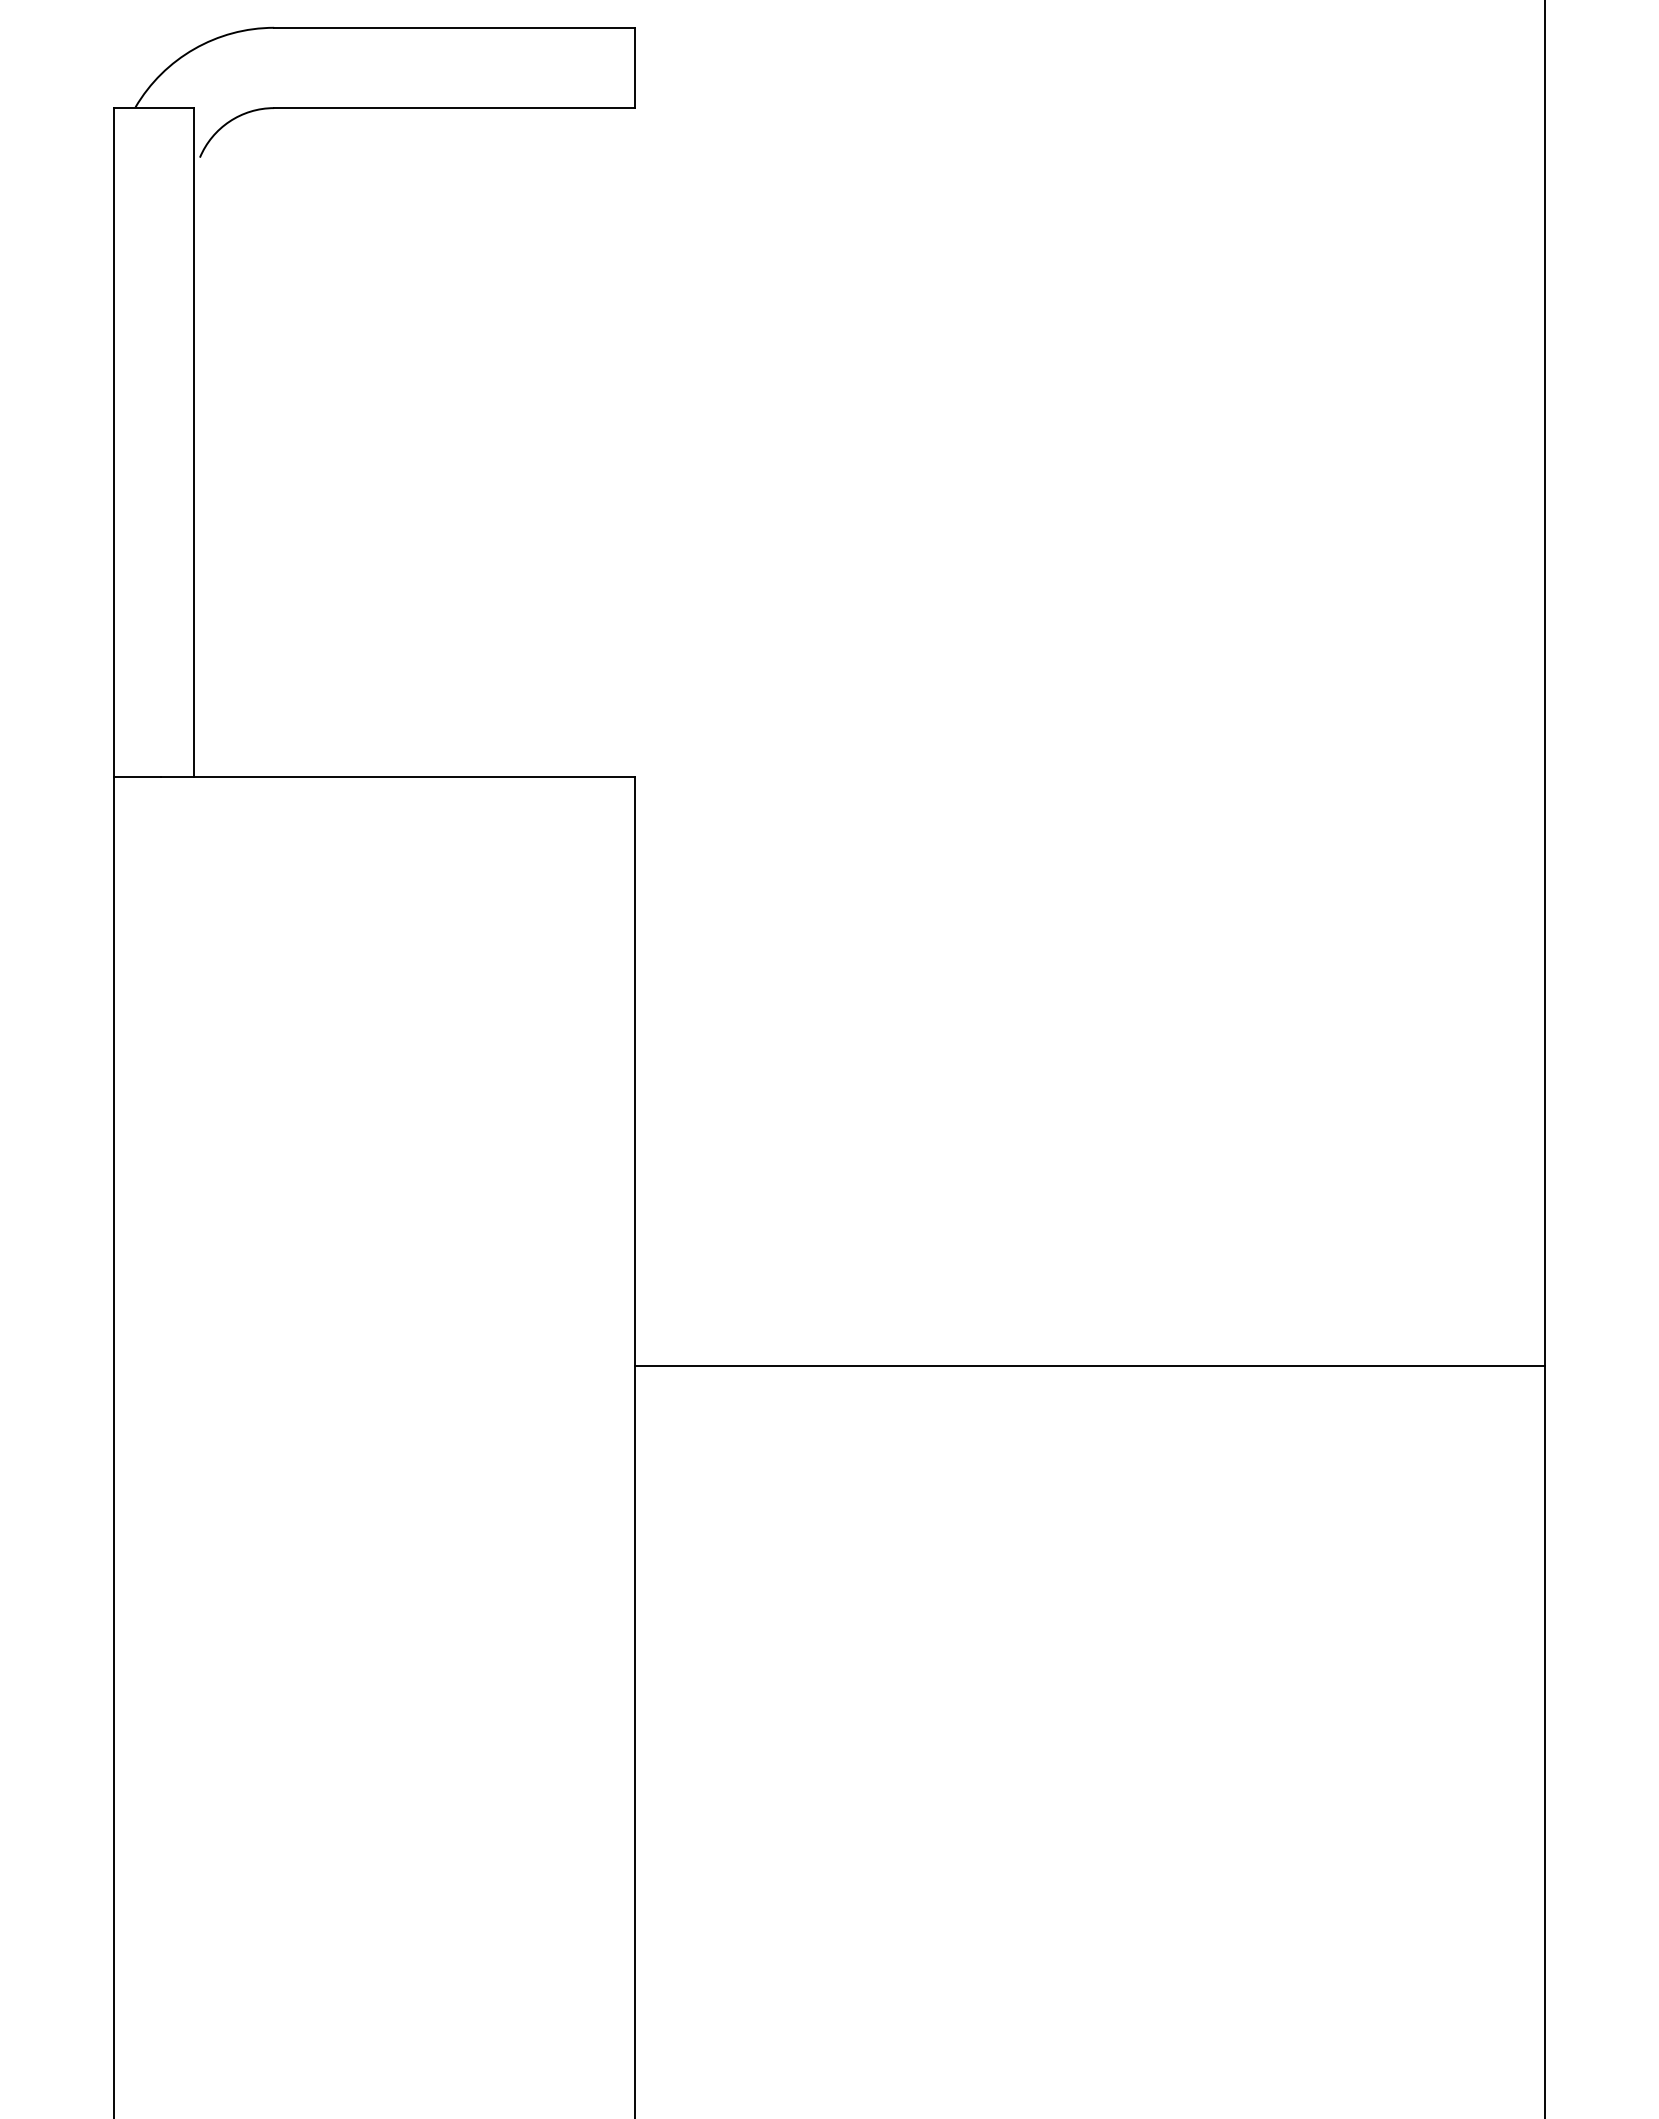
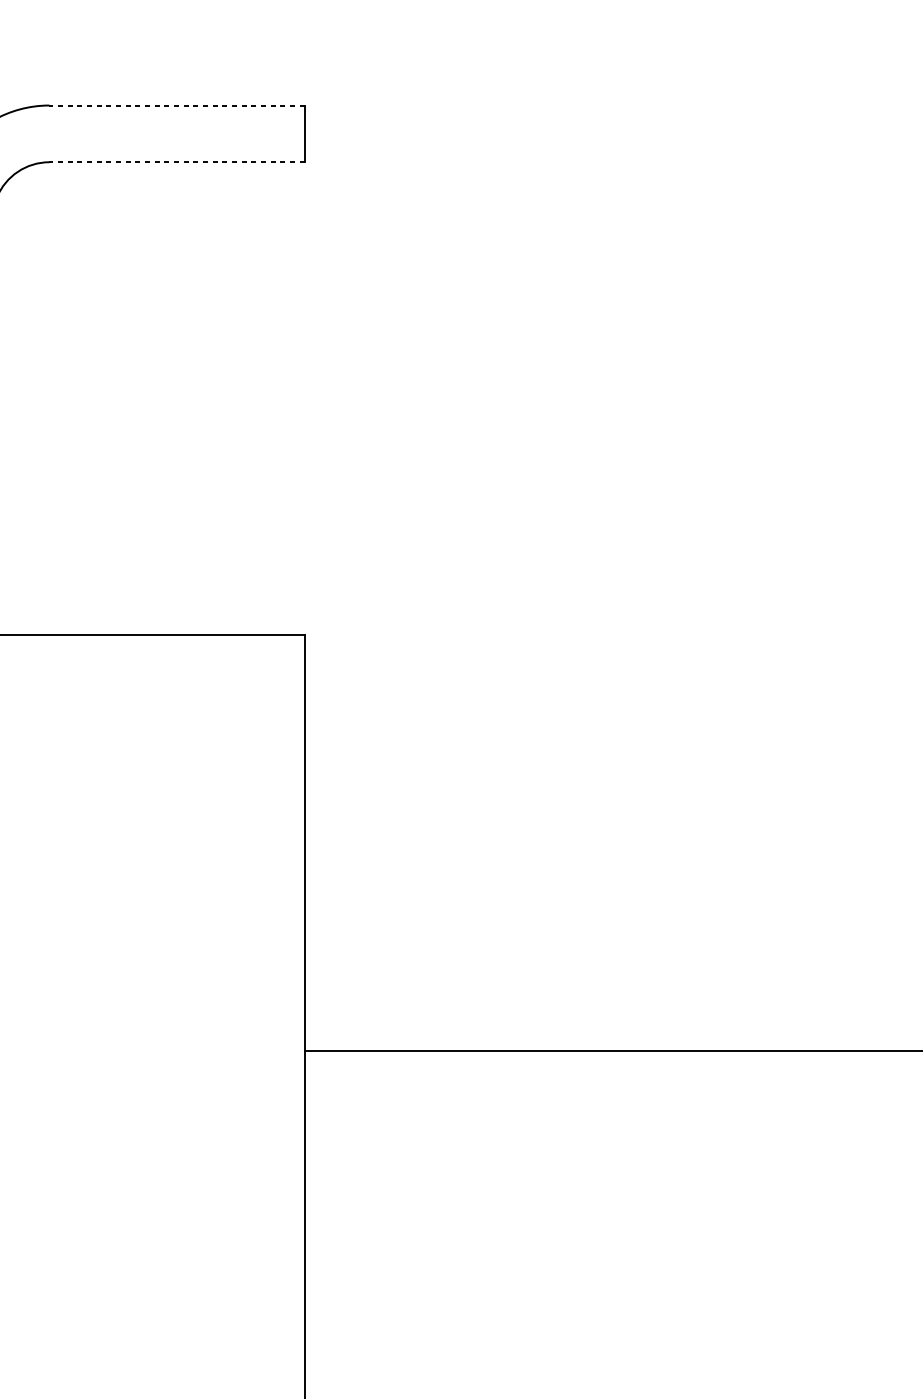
line: (454, 27) -> (176, 105), solid -> dashed
line: (454, 108) -> (176, 162), solid -> dashed

